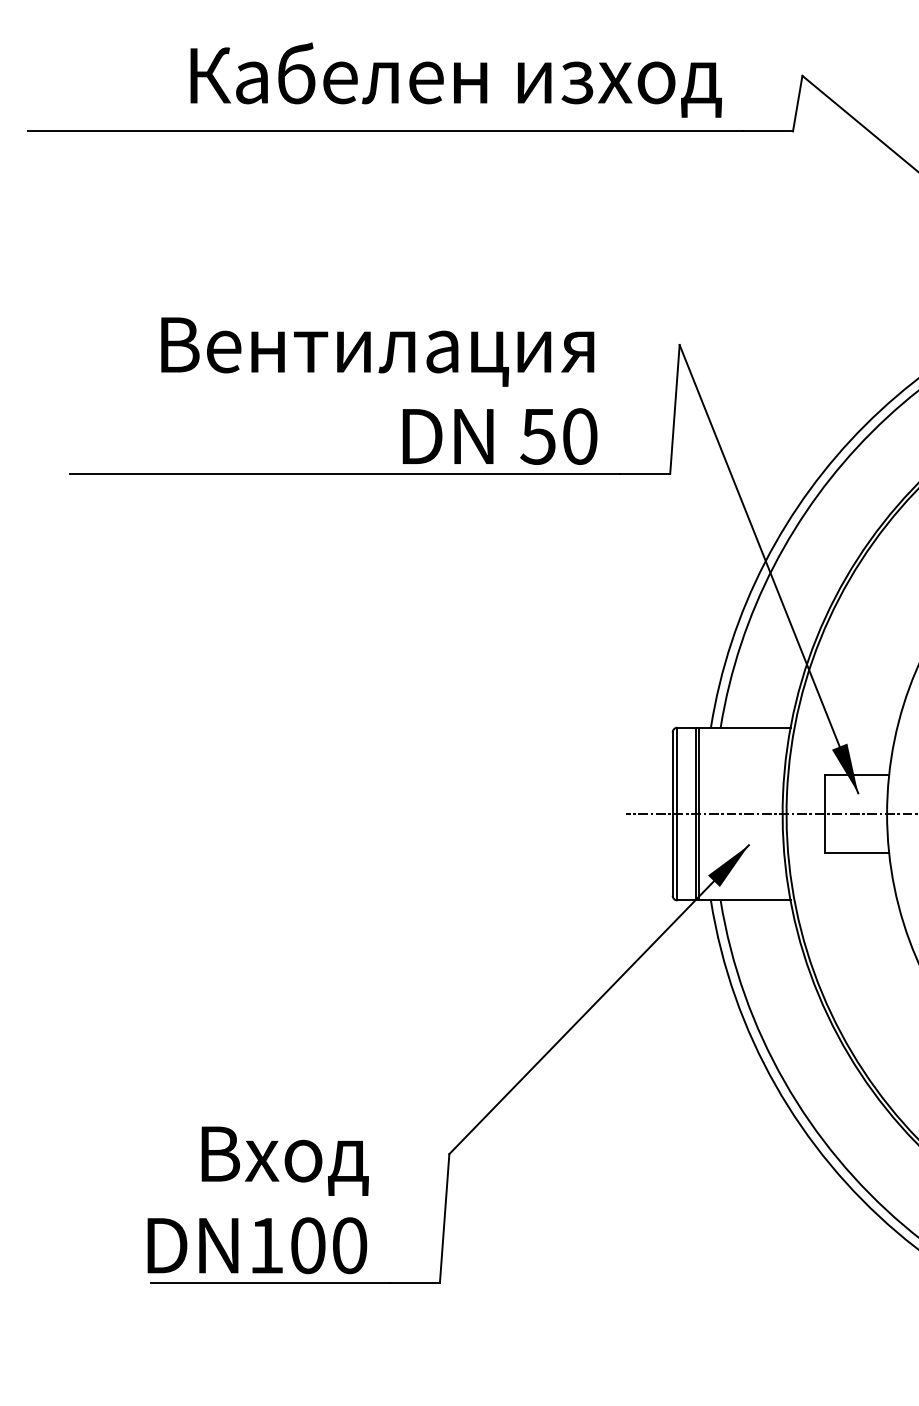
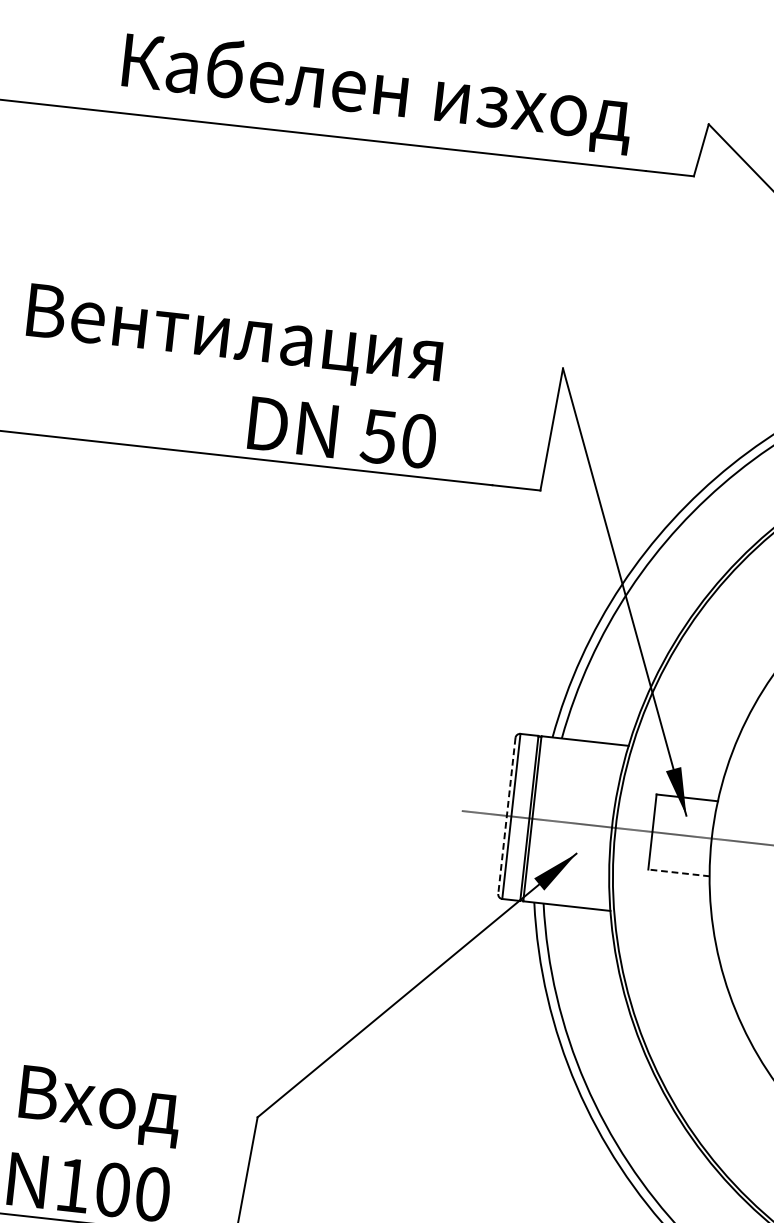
text: (379, 390) -> (232, 375), moved
line: (672, 814) -> (506, 816), solid -> dashed
line: (856, 853) -> (678, 873), solid -> dashed

